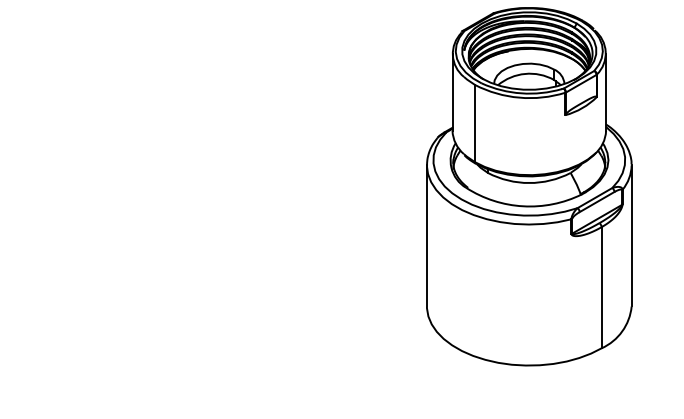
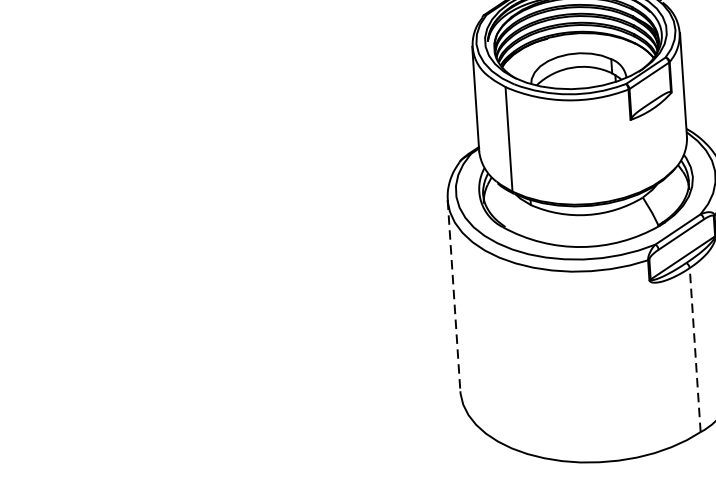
line: (426, 236) -> (453, 296), solid -> dashed
line: (601, 287) -> (694, 349), solid -> dashed

